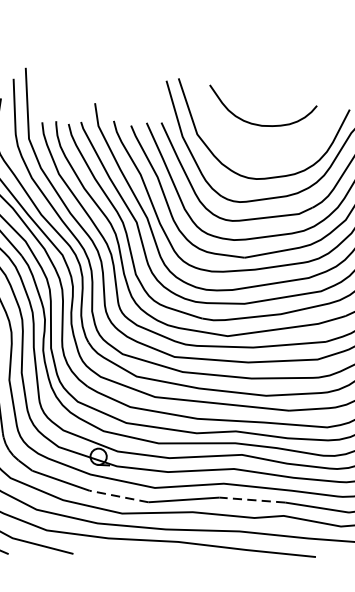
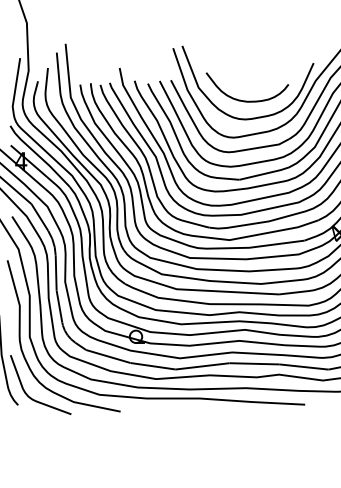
curve: (262, 124) -> (247, 100), moved
line: (119, 496) -> (153, 366), dashed -> solid
line: (252, 499) -> (254, 363), dashed -> solid

